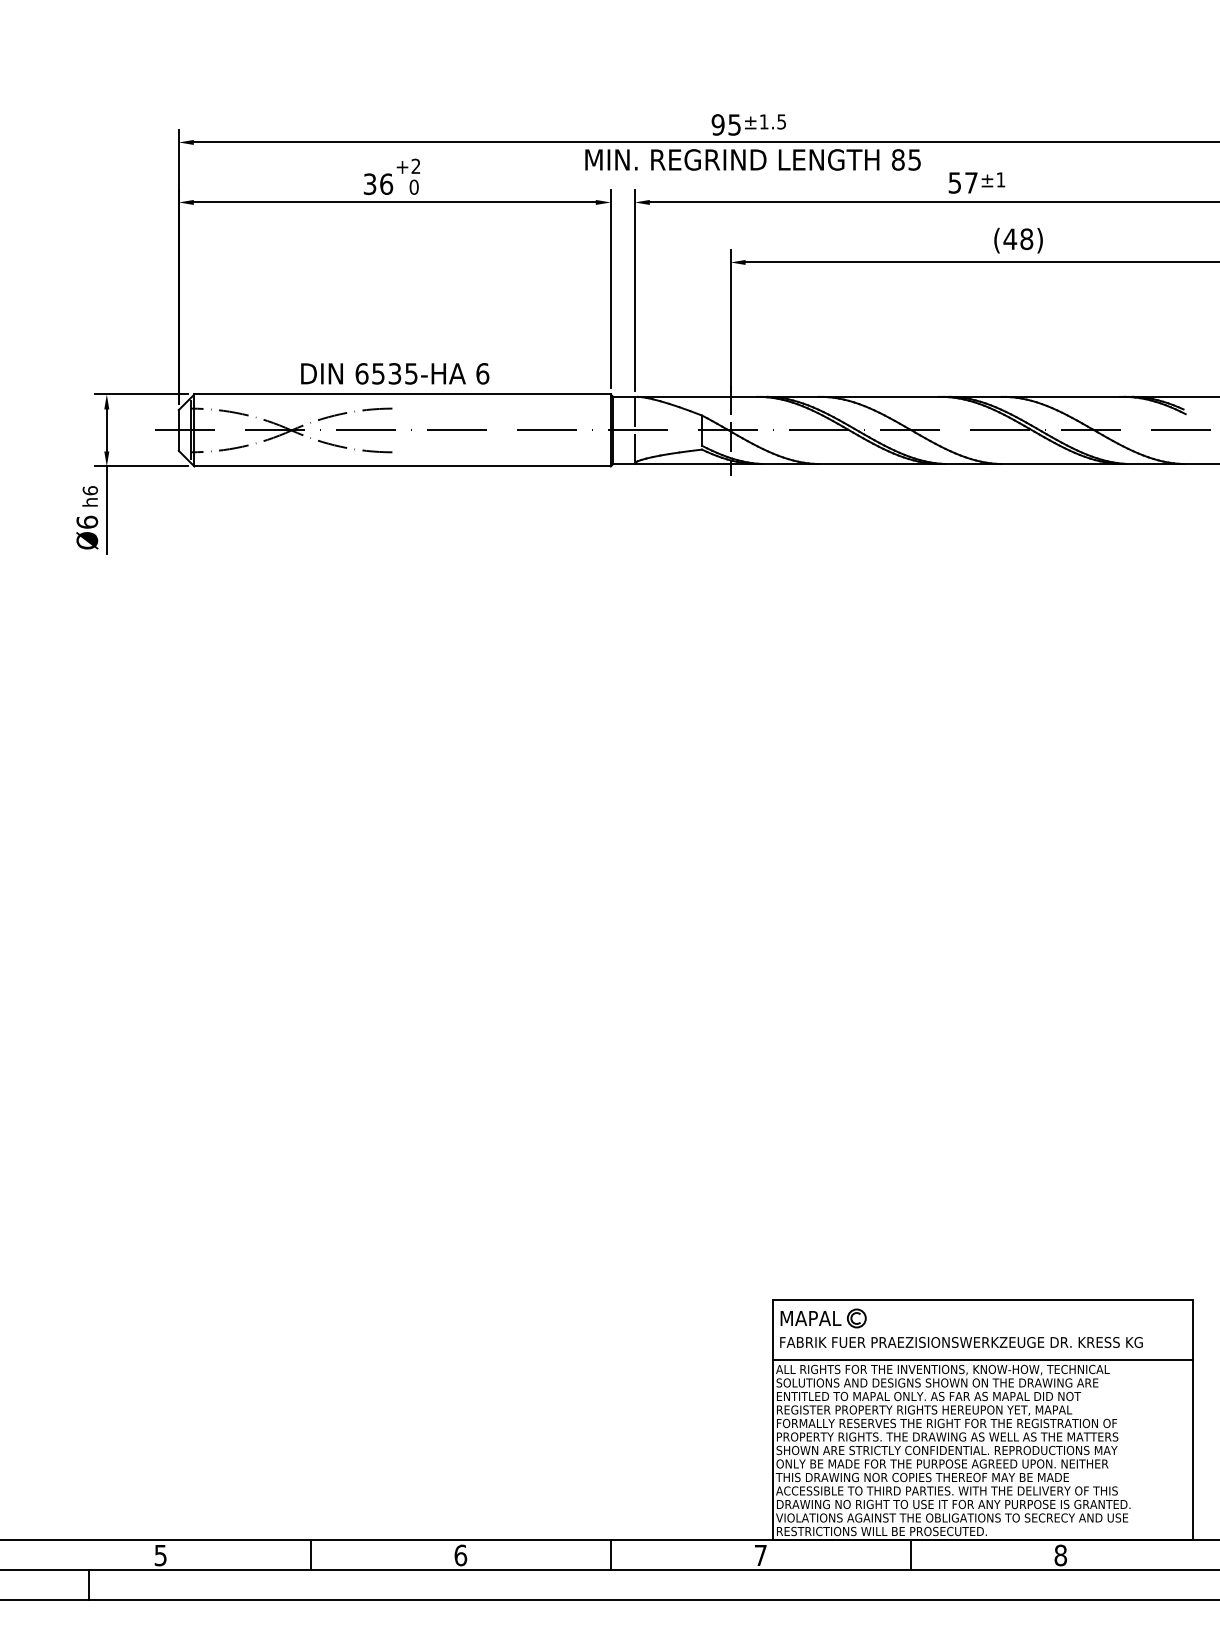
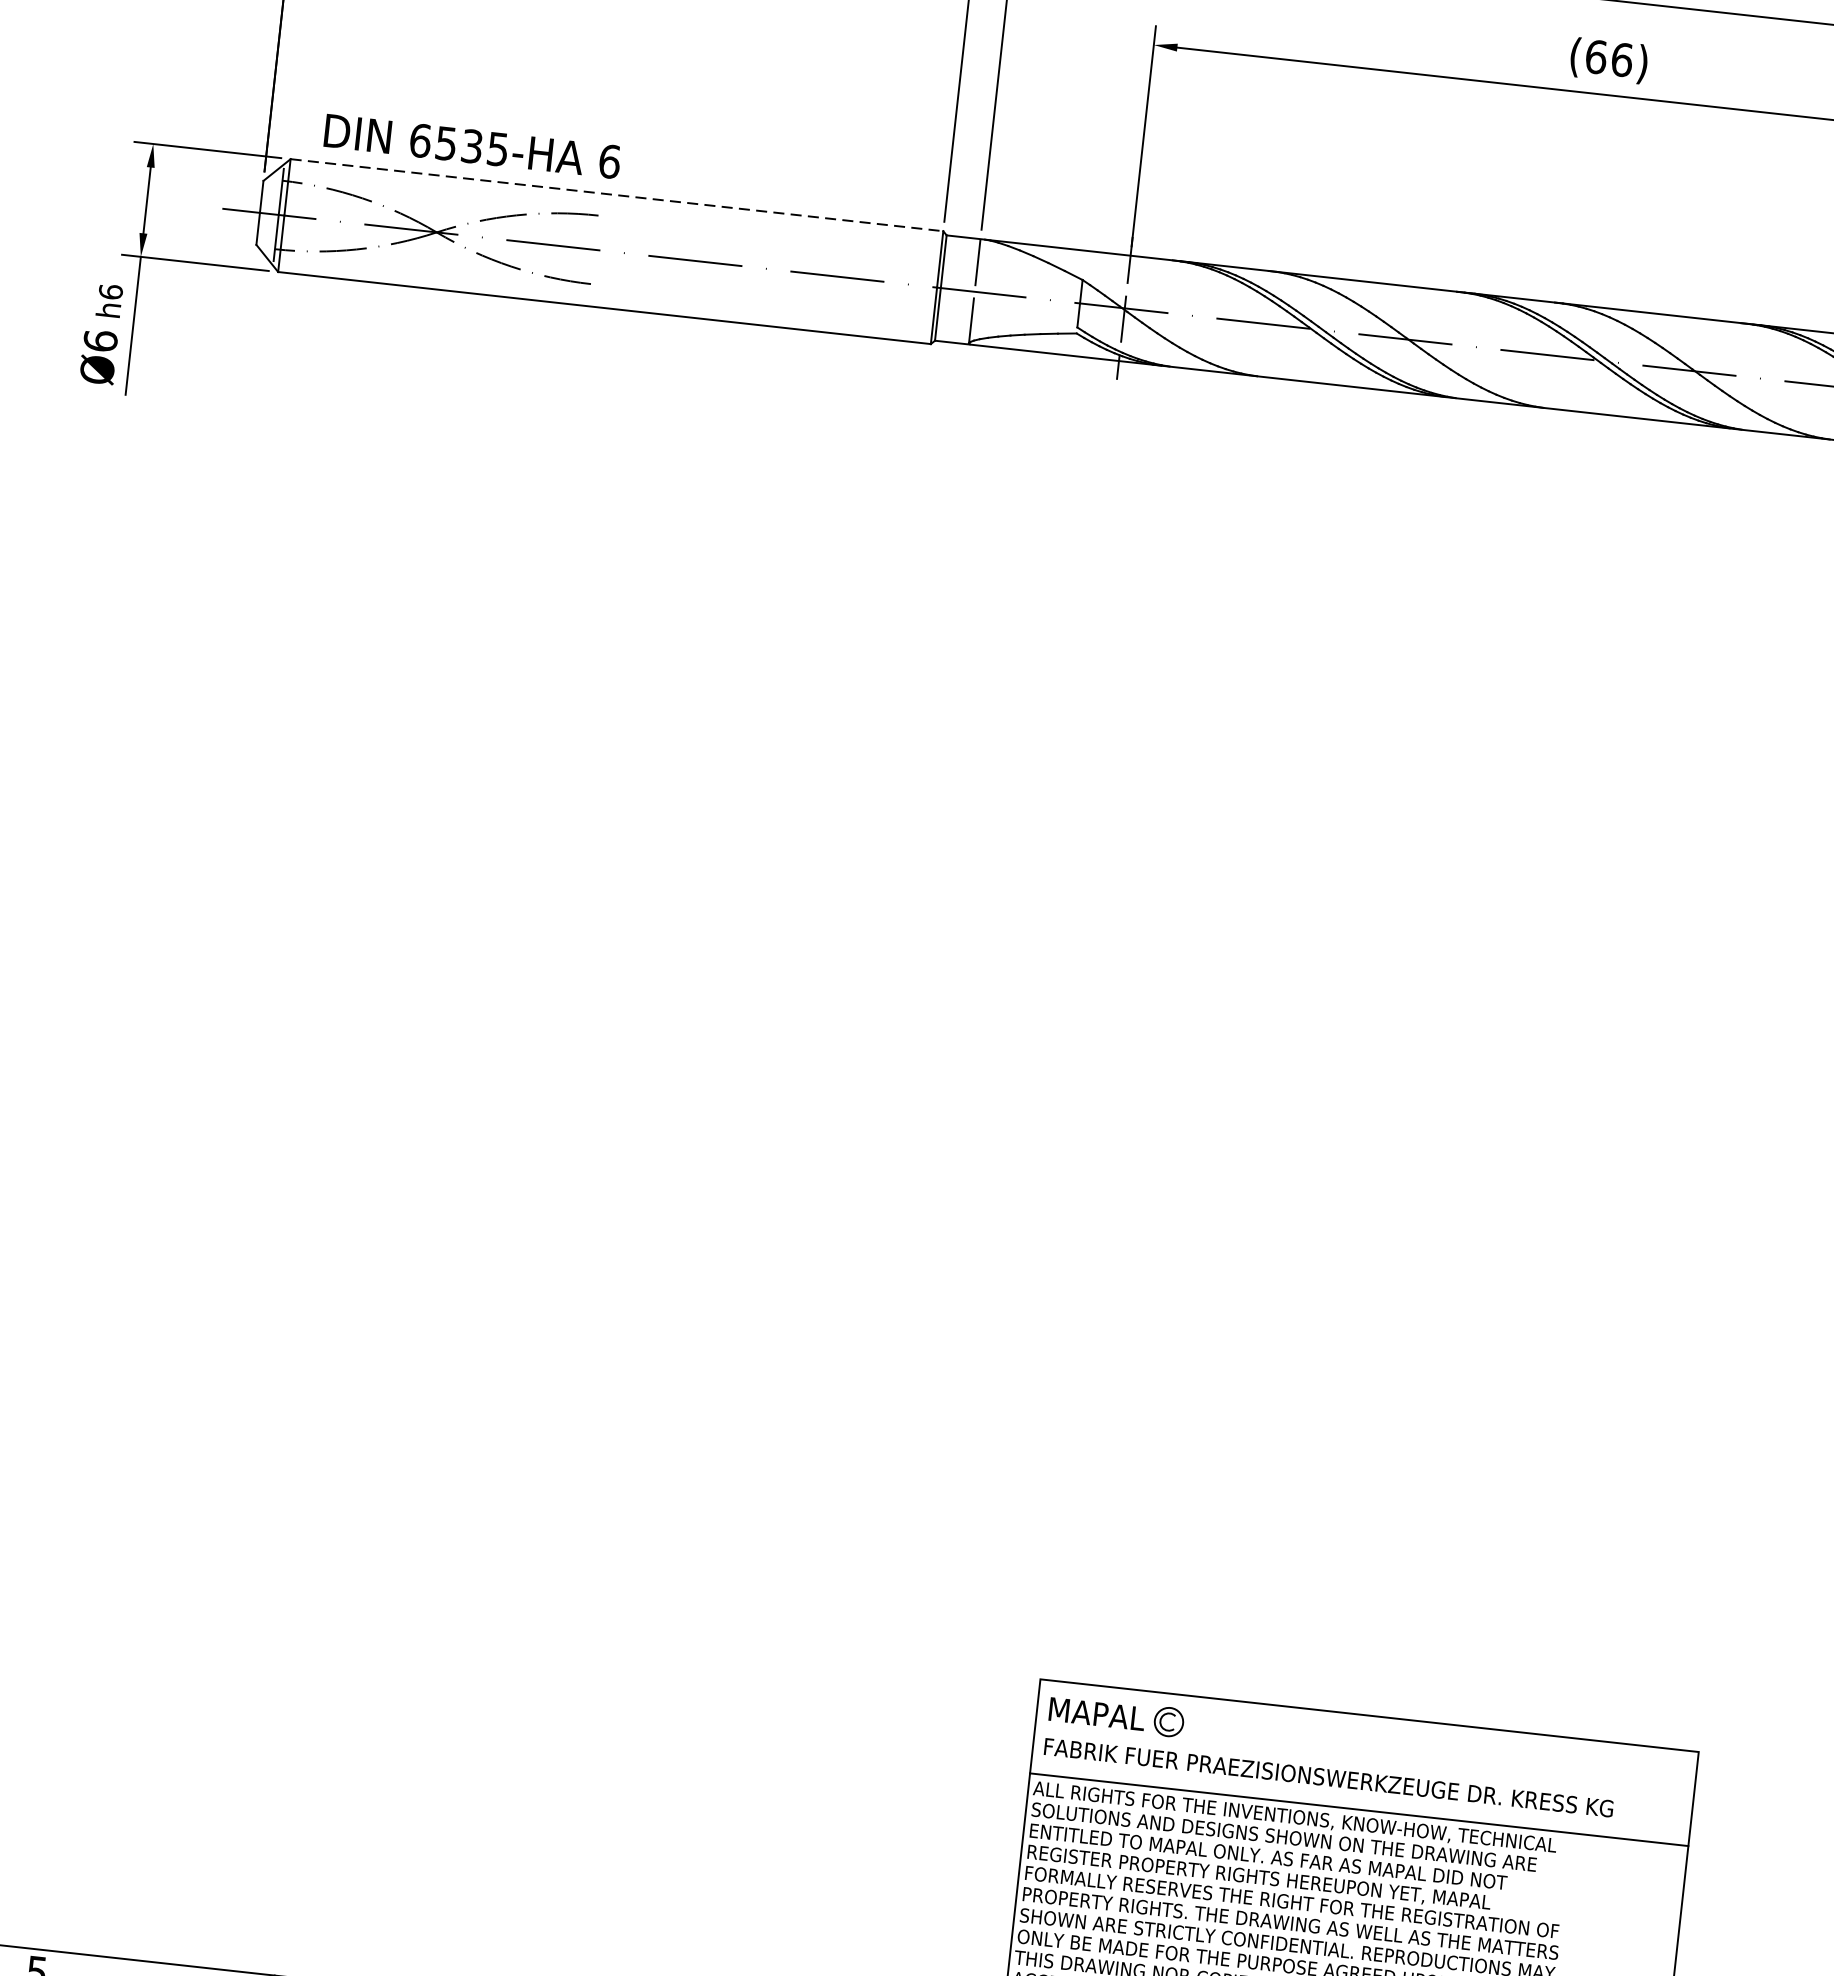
text: (1018, 239) -> (1609, 58), (48) -> (66)
text: (395, 373) -> (473, 146), moved
line: (403, 394) -> (618, 195), solid -> dashed

